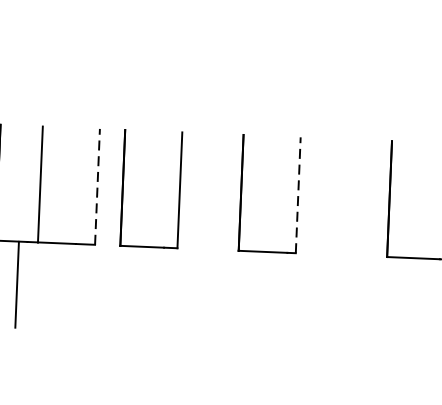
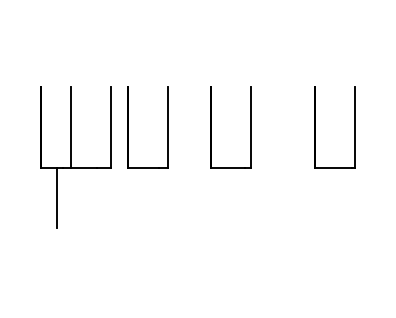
line: (97, 187) -> (110, 127), dashed -> solid
line: (298, 195) -> (251, 127), dashed -> solid

